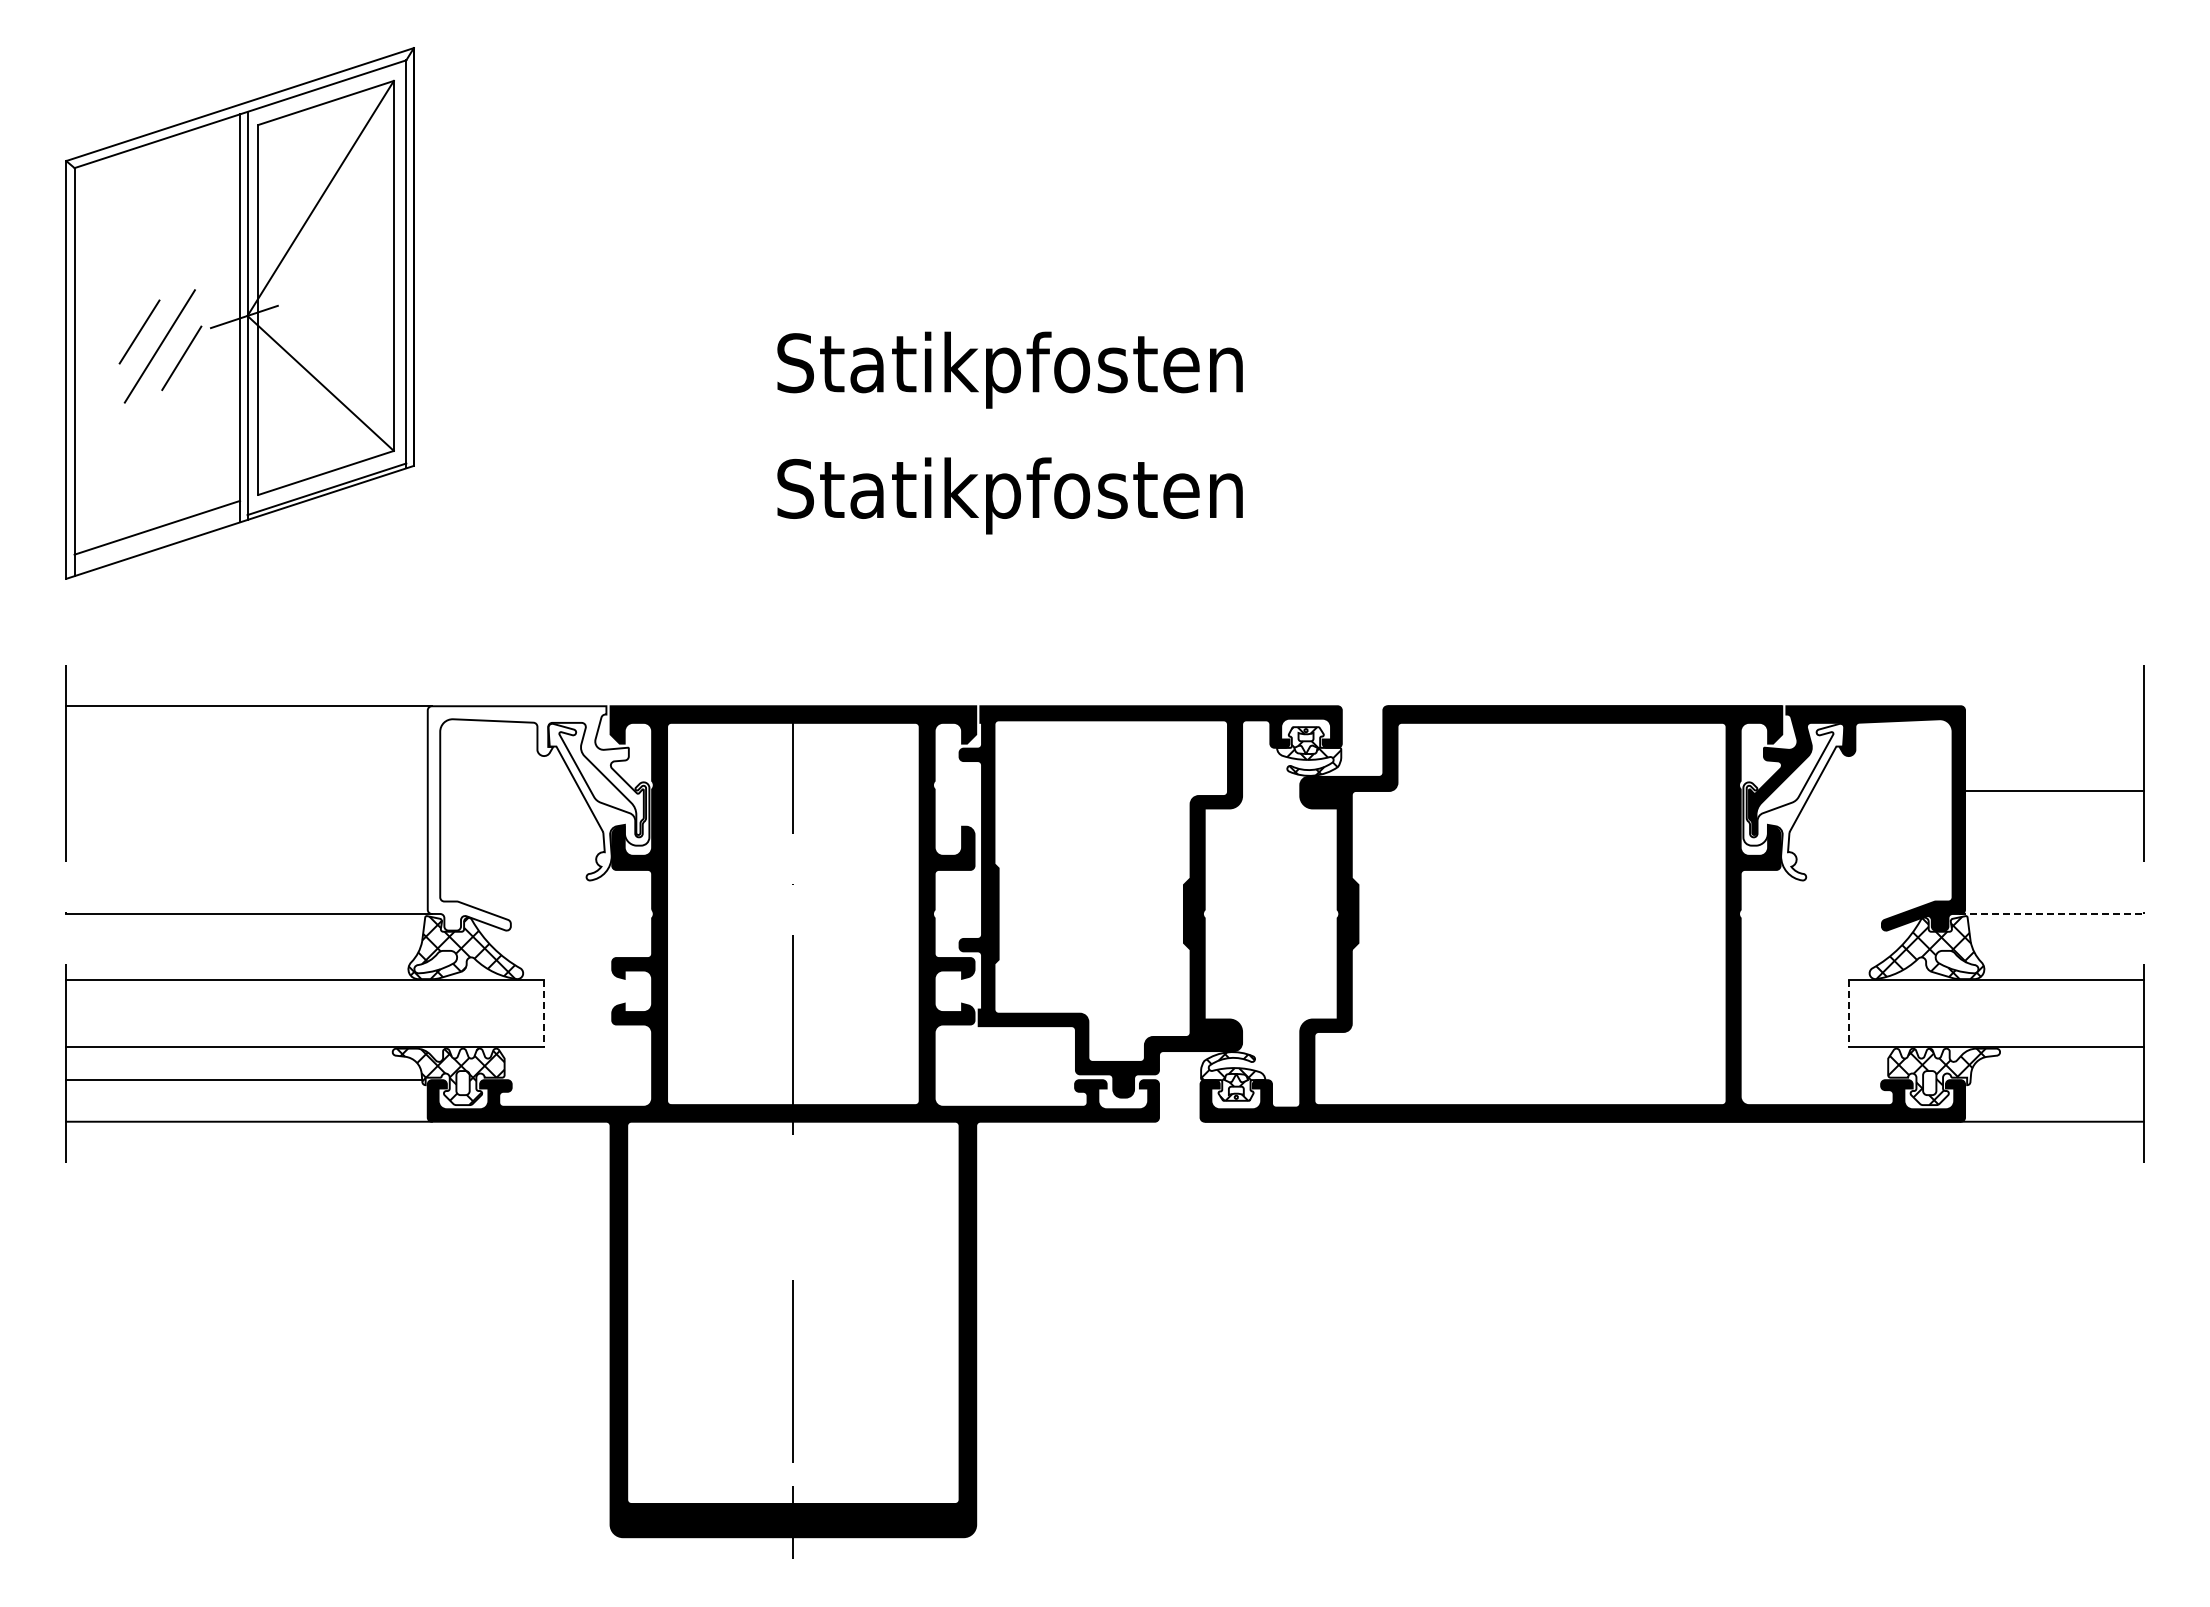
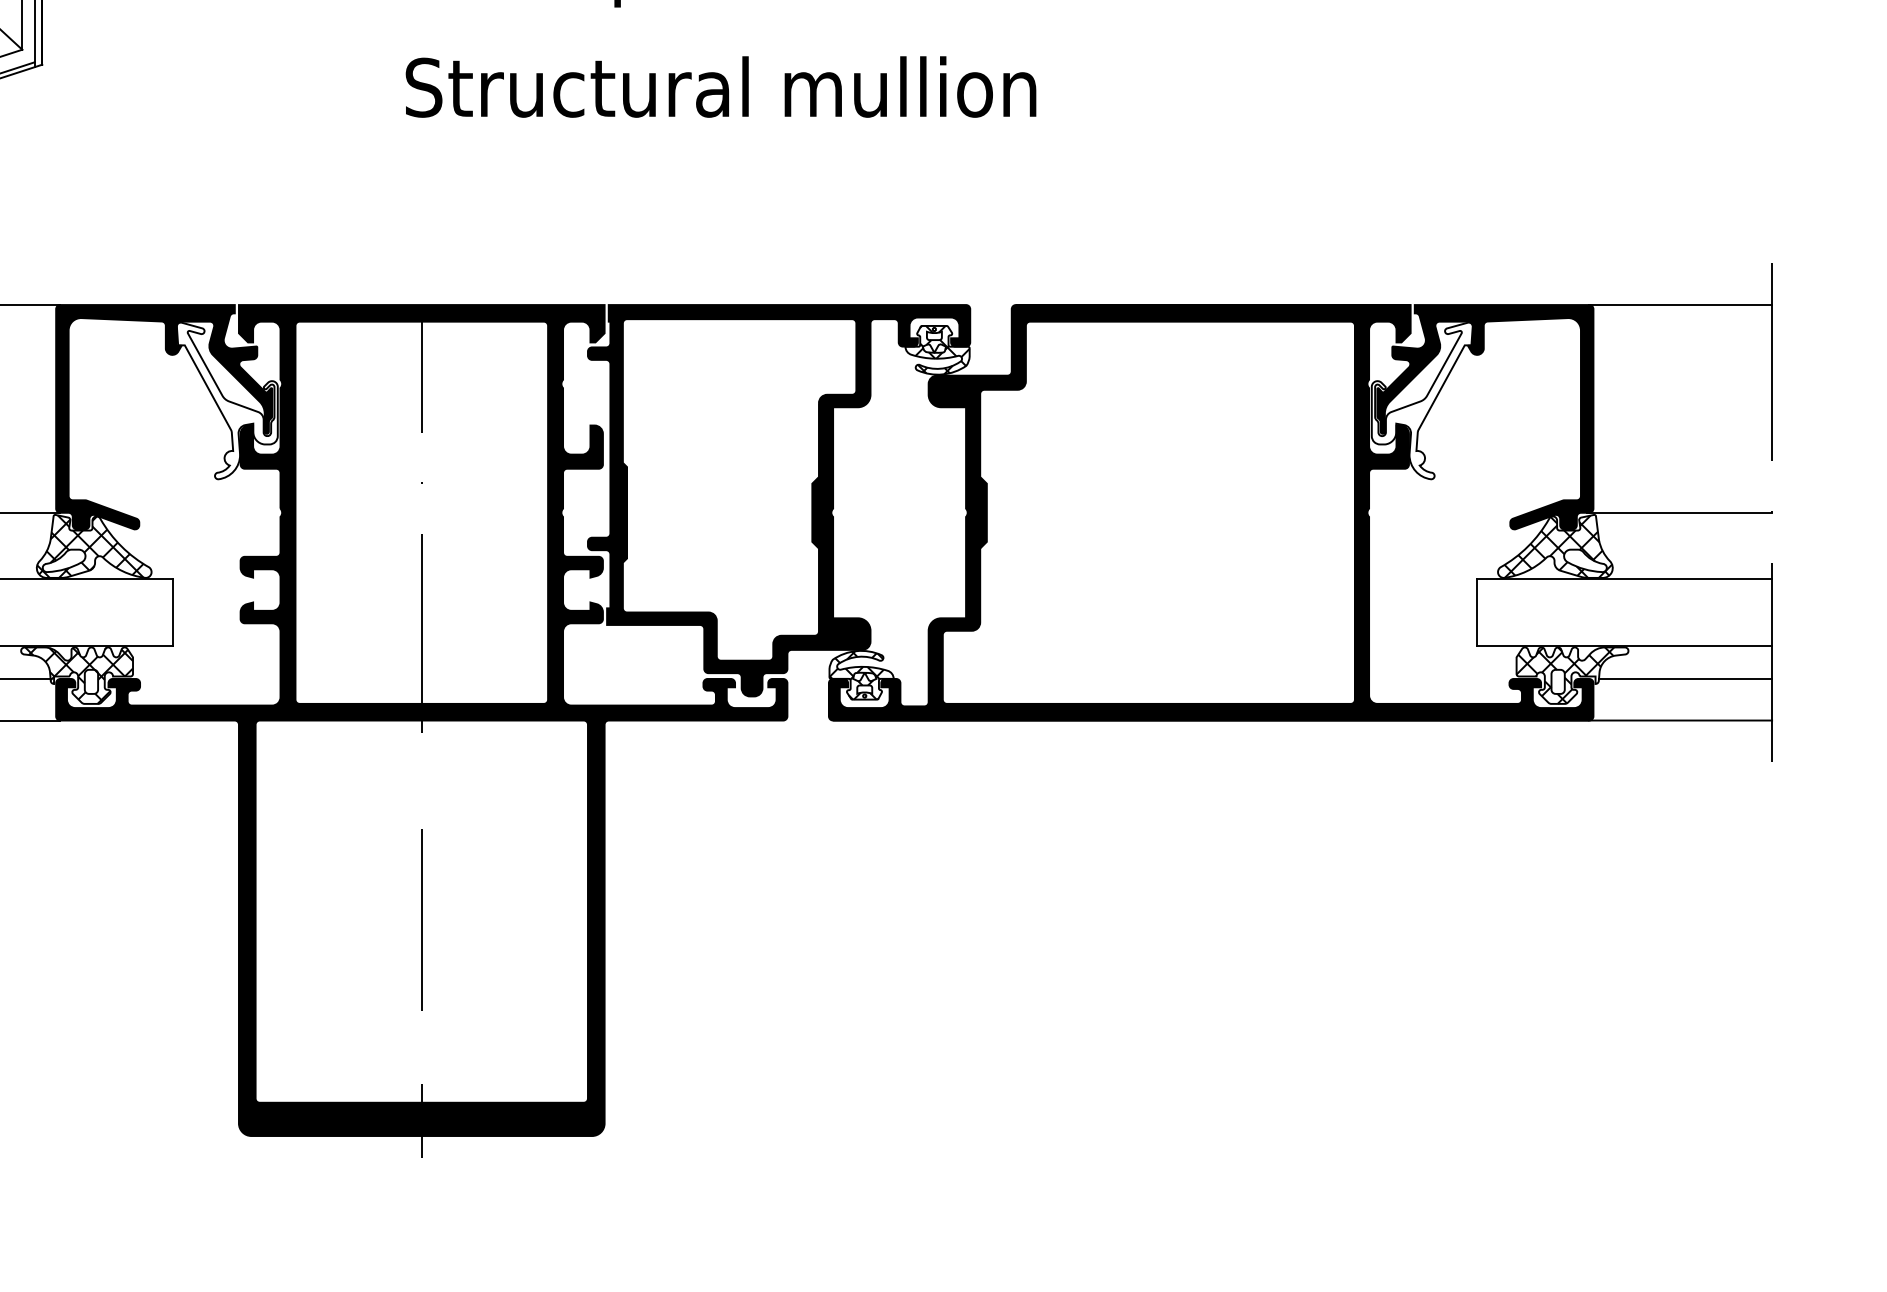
text: (1128, 495) -> (756, 94), Statikpfosten -> Structural mullion
line: (2051, 791) -> (1679, 305), moved
fill: (535, 818) -> (163, 417), added
line: (2051, 913) -> (1679, 512), dashed -> solid
line: (544, 1014) -> (172, 613), dashed -> solid
line: (1848, 1014) -> (1476, 613), dashed -> solid
line: (2056, 1080) -> (1684, 679), added
line: (792, 1371) -> (420, 920), moved

